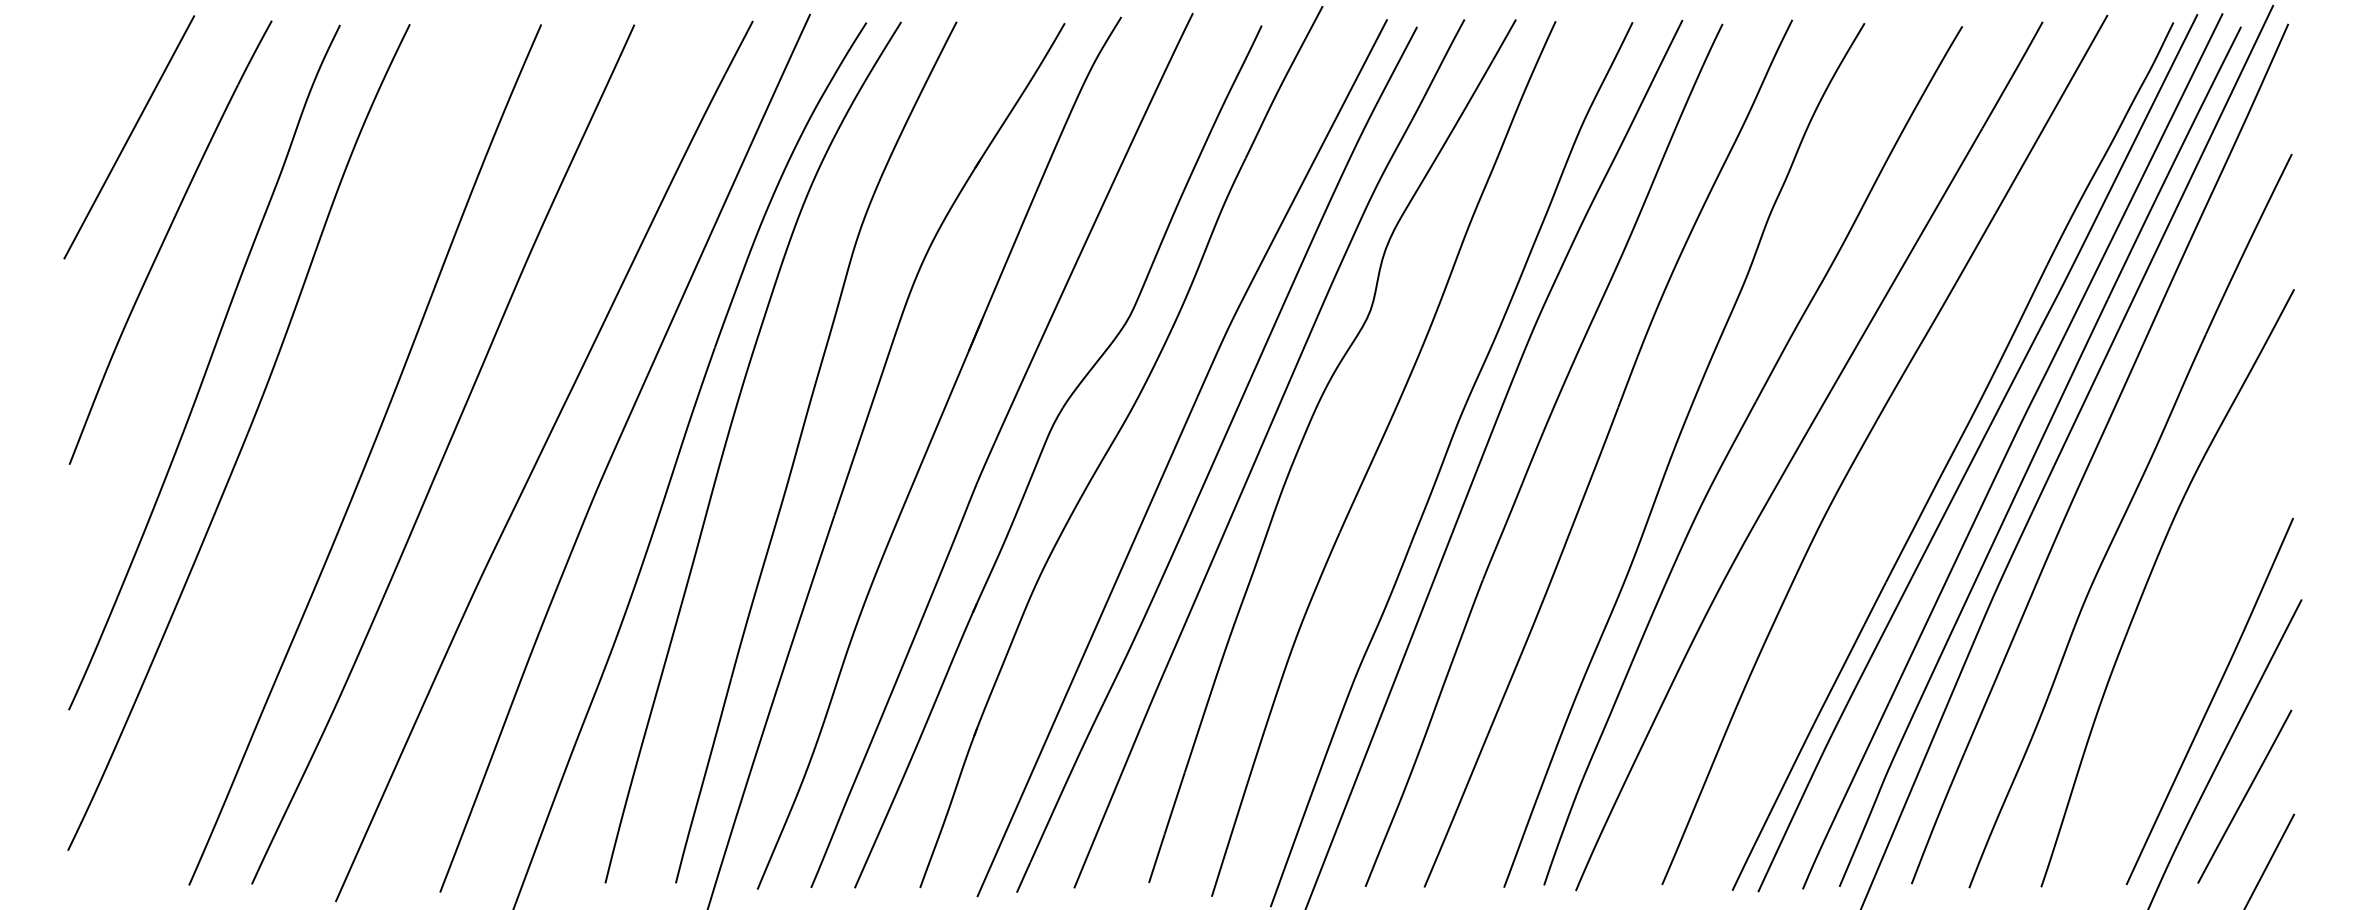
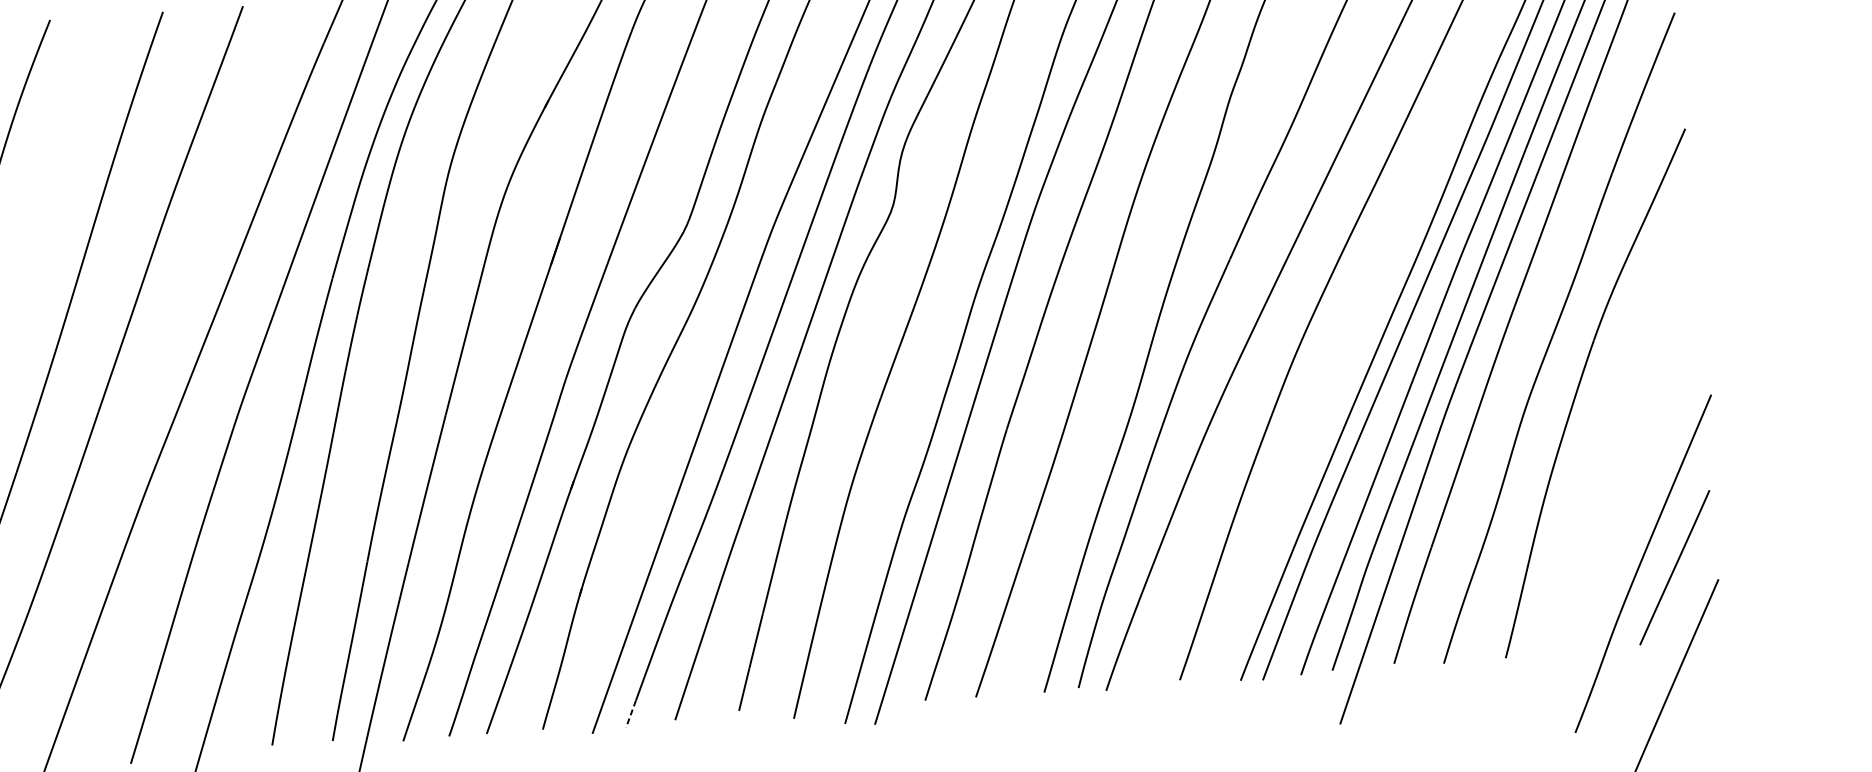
curve: (2210, 701) -> (1639, 488), removed
line: (1023, 877) -> (630, 714), solid -> dashed

